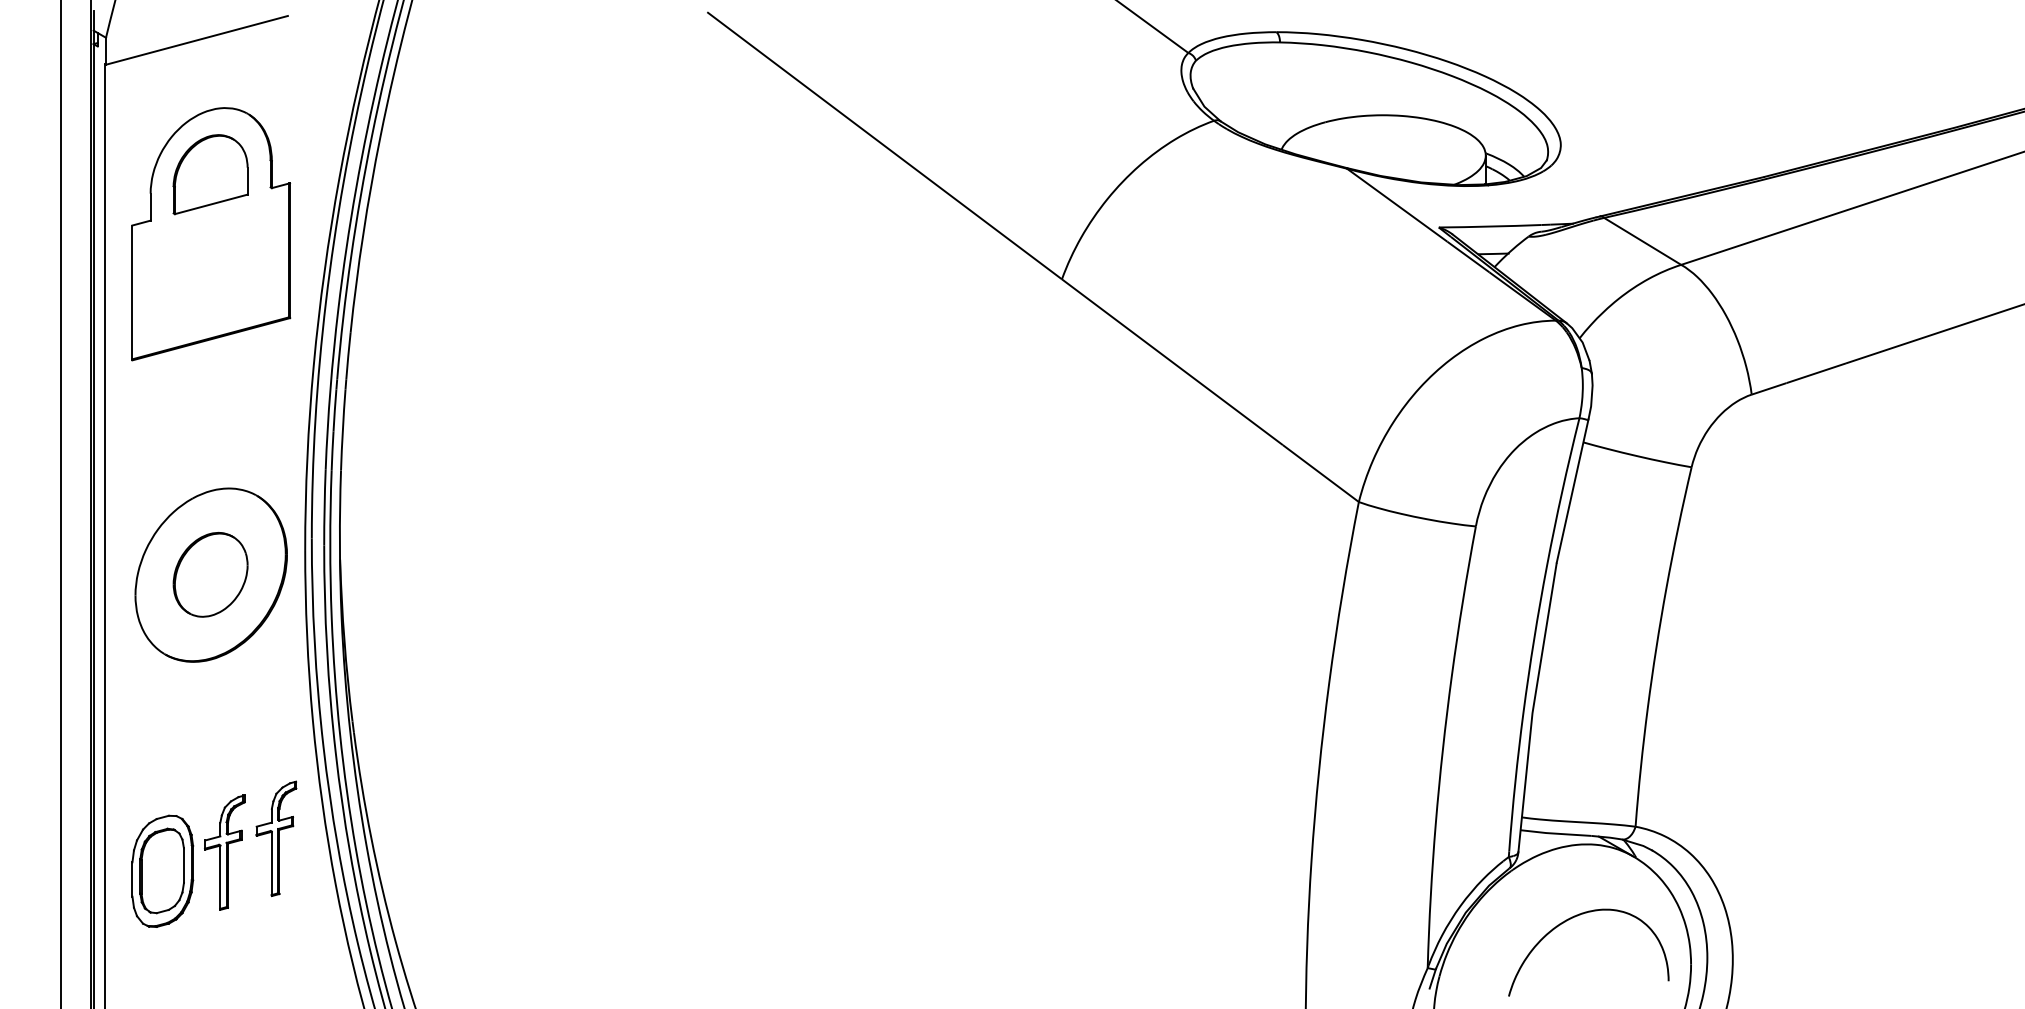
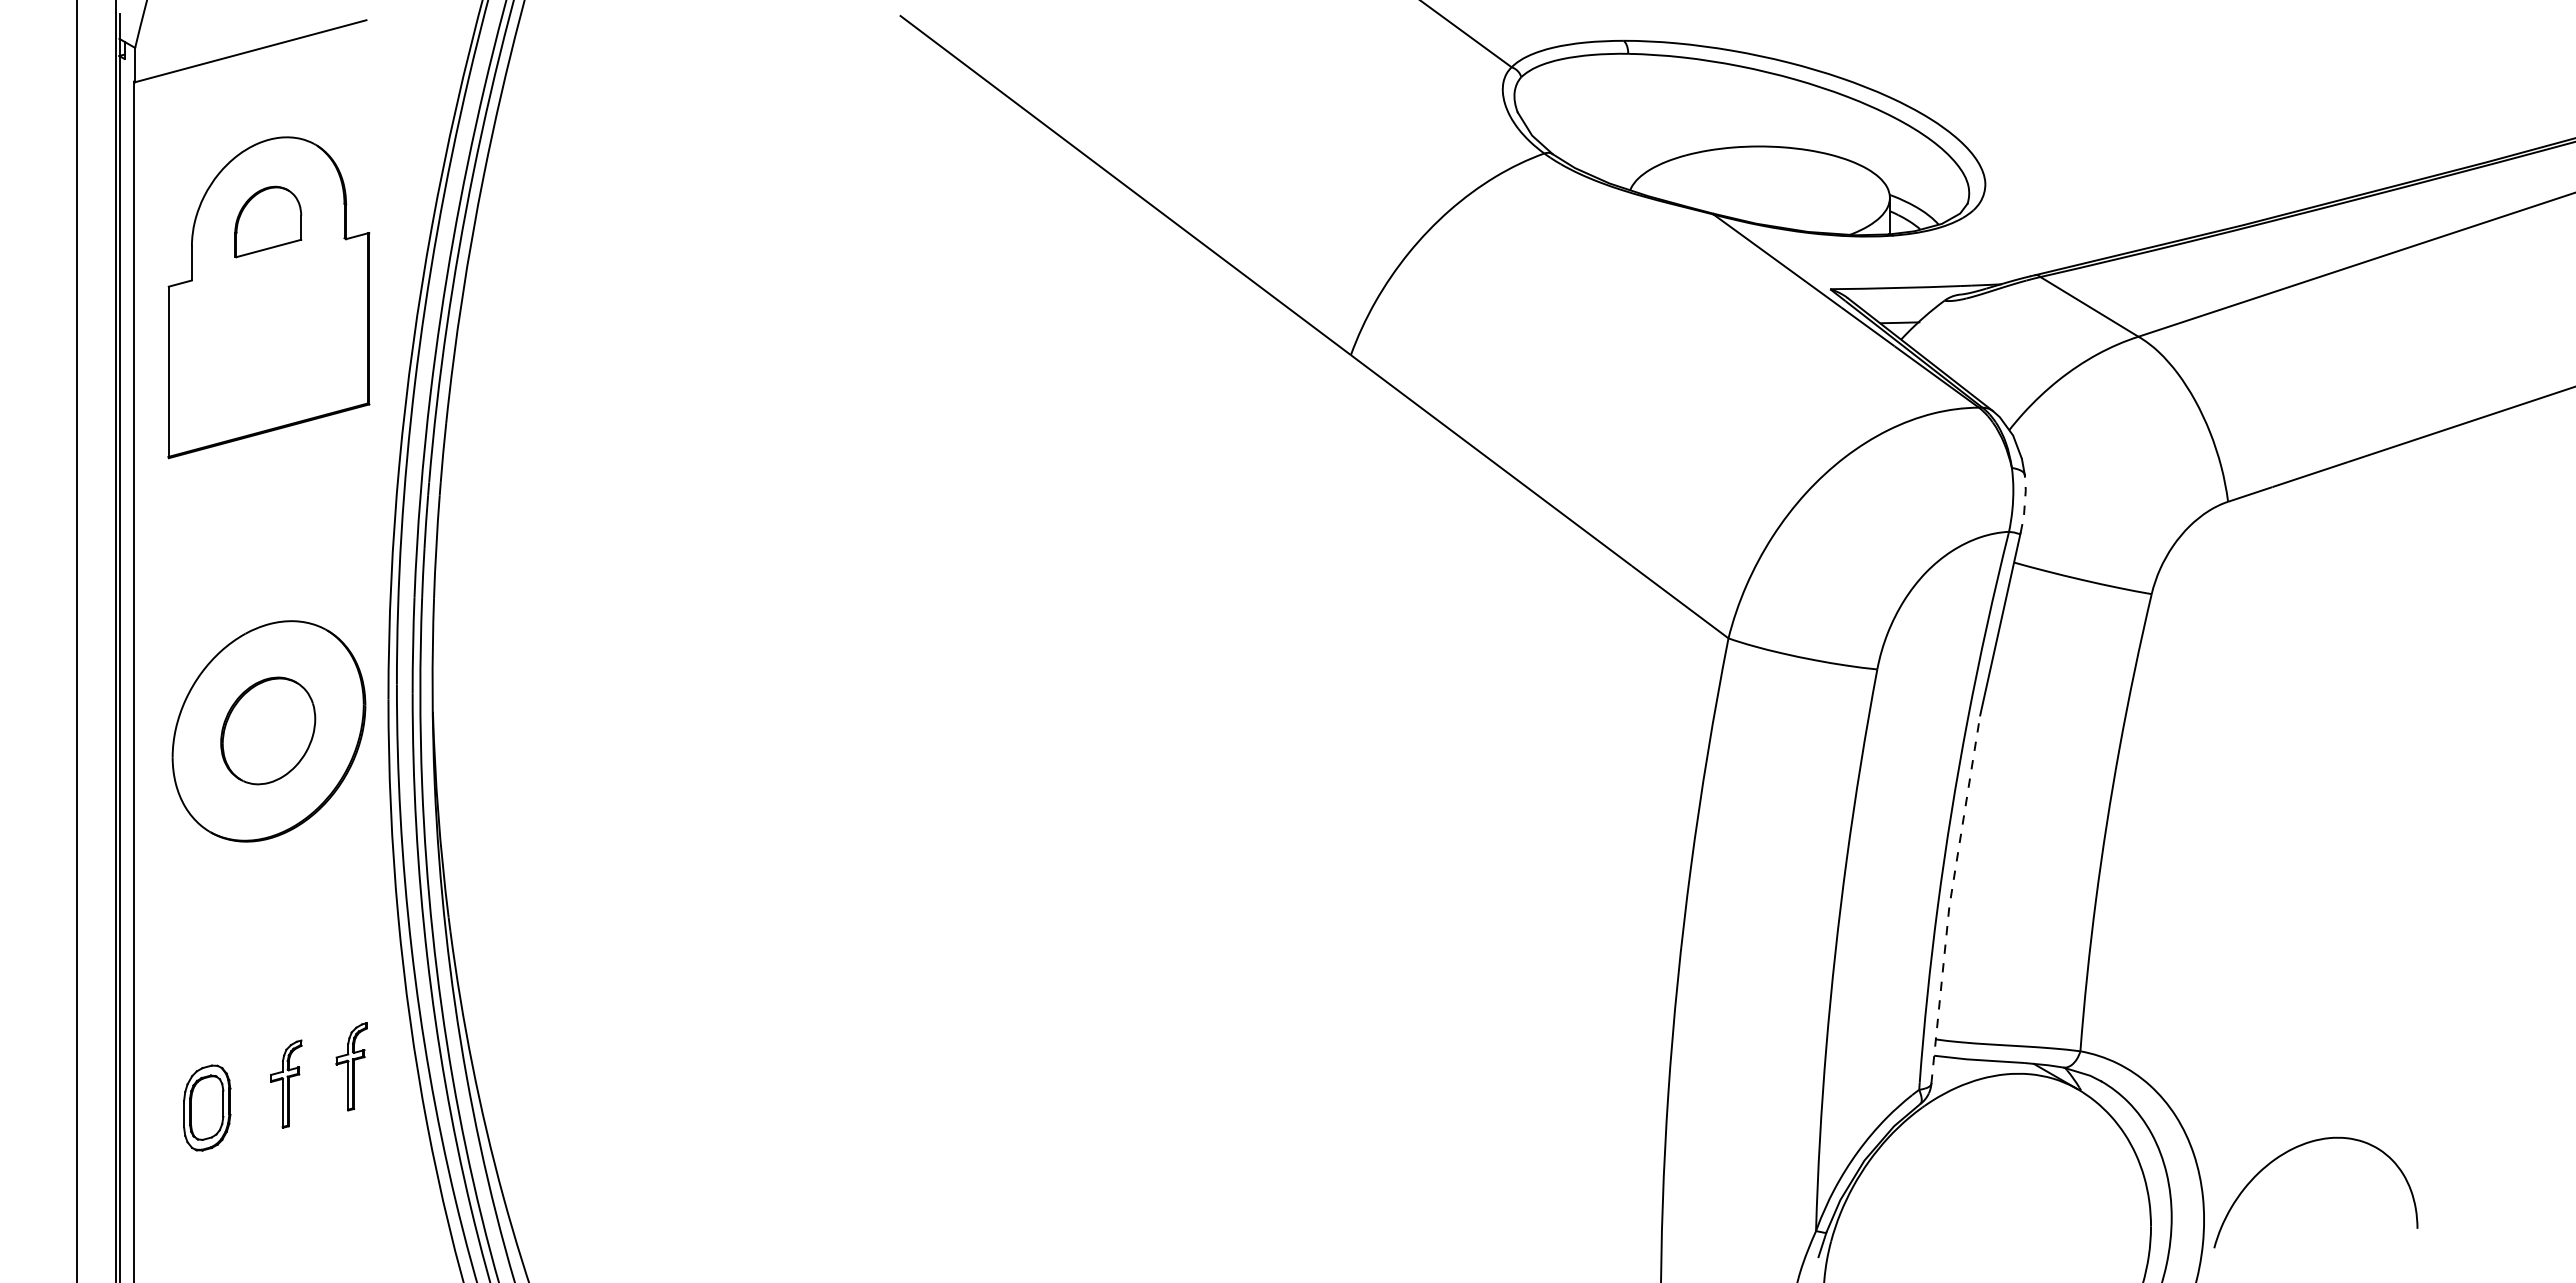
part: (210, 174) -> (268, 221), size x0.7
line: (1591, 395) -> (2024, 503), solid -> dashed
line: (1533, 706) -> (1950, 898), solid -> dashed
part: (276, 838) -> (351, 1066), size x0.6
part: (225, 852) -> (286, 1083), size x0.6
part: (162, 870) -> (206, 1107), size x0.6
curve: (1571, 918) -> (2294, 1149), moved

